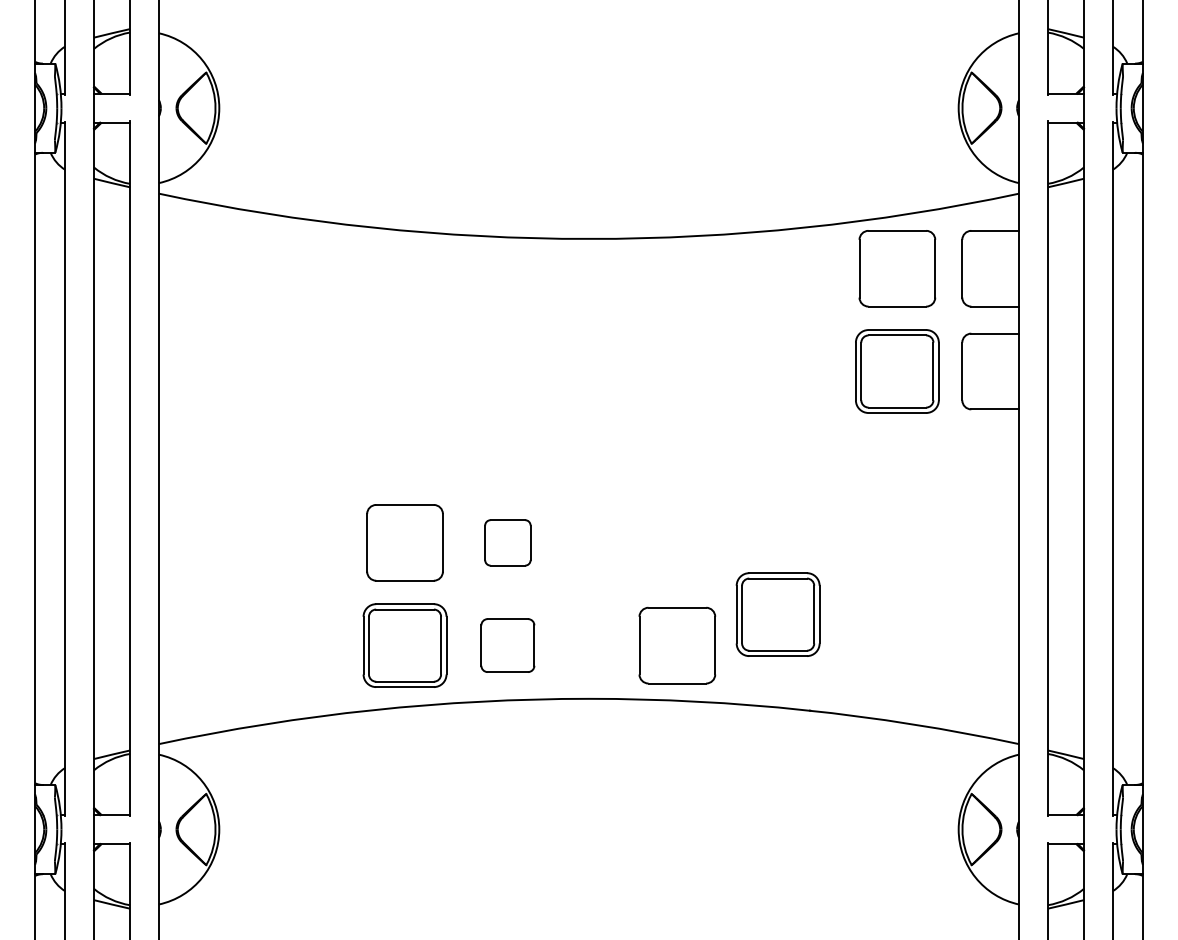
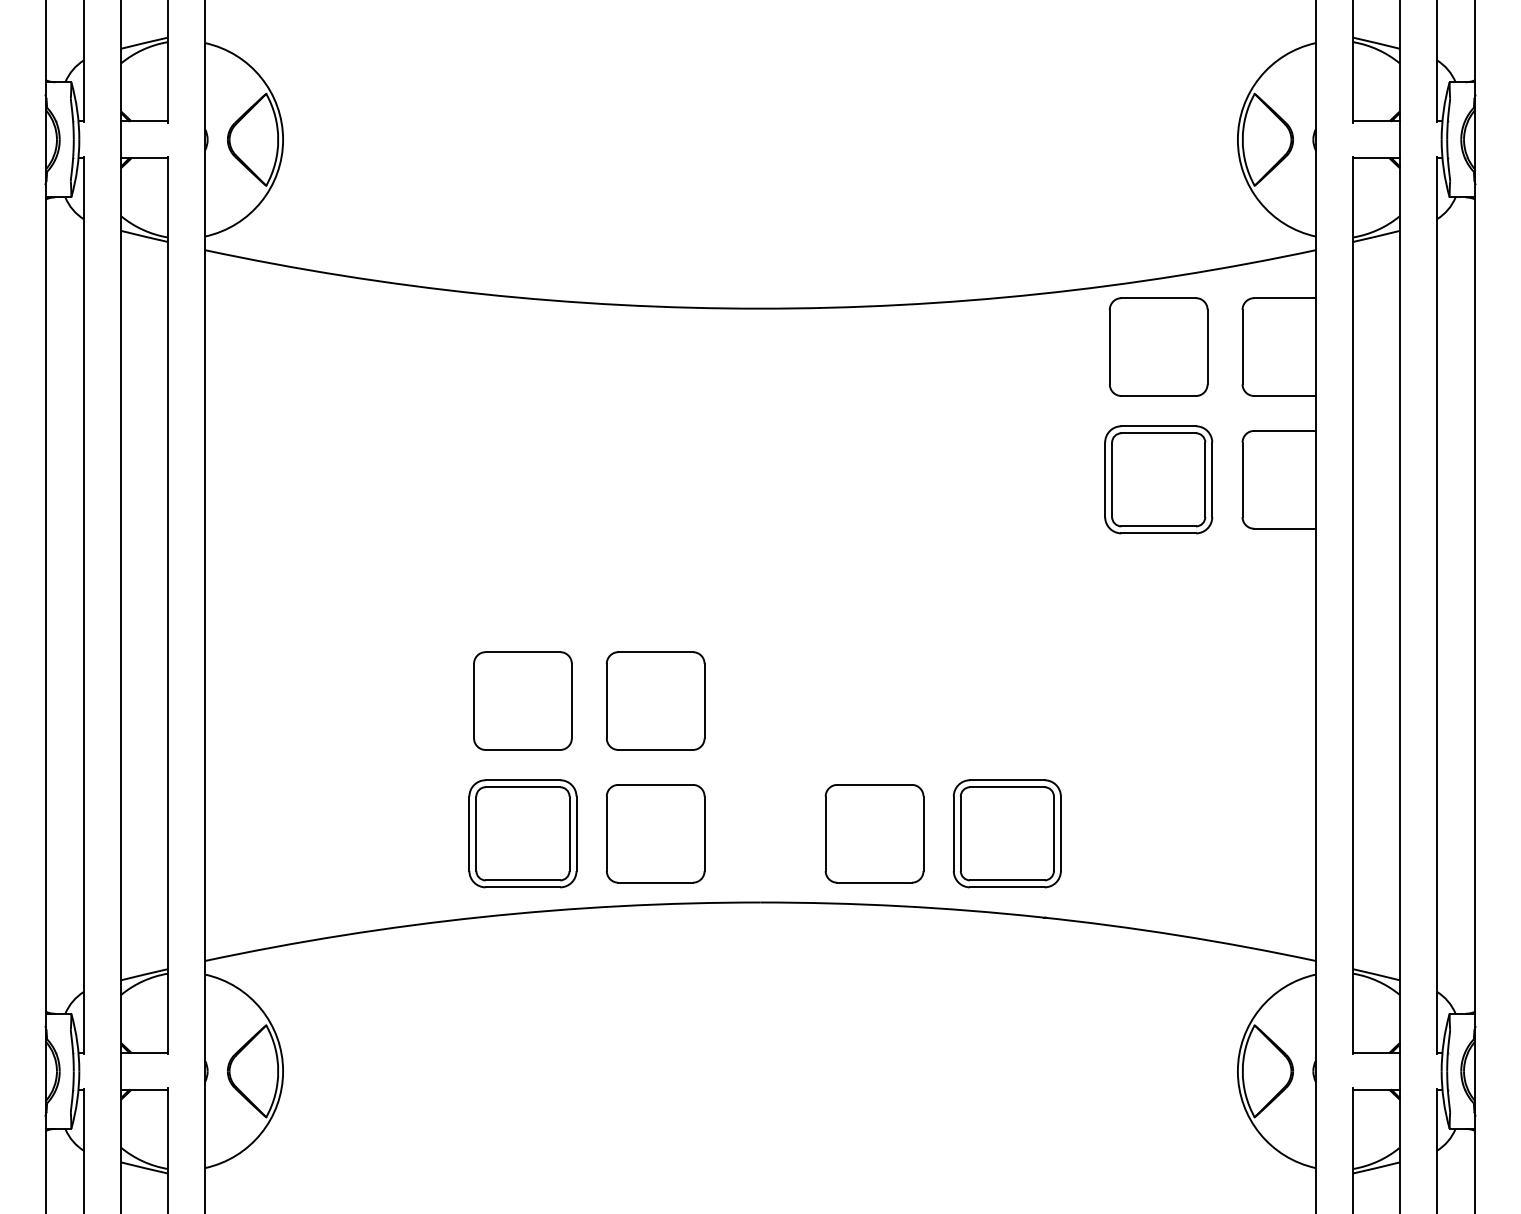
part: (507, 542) -> (655, 700), size x1.67
part: (777, 614) -> (1006, 833), moved
part: (507, 645) -> (655, 833), size x1.43

